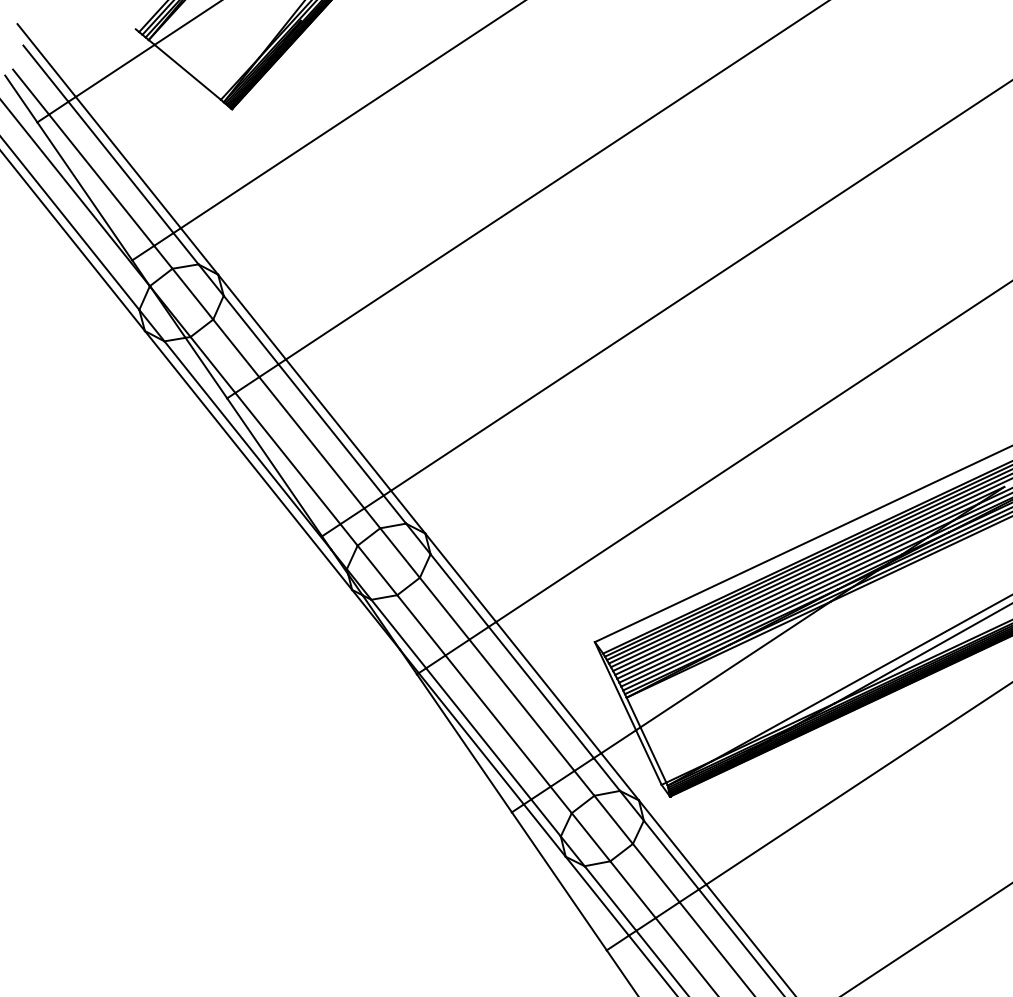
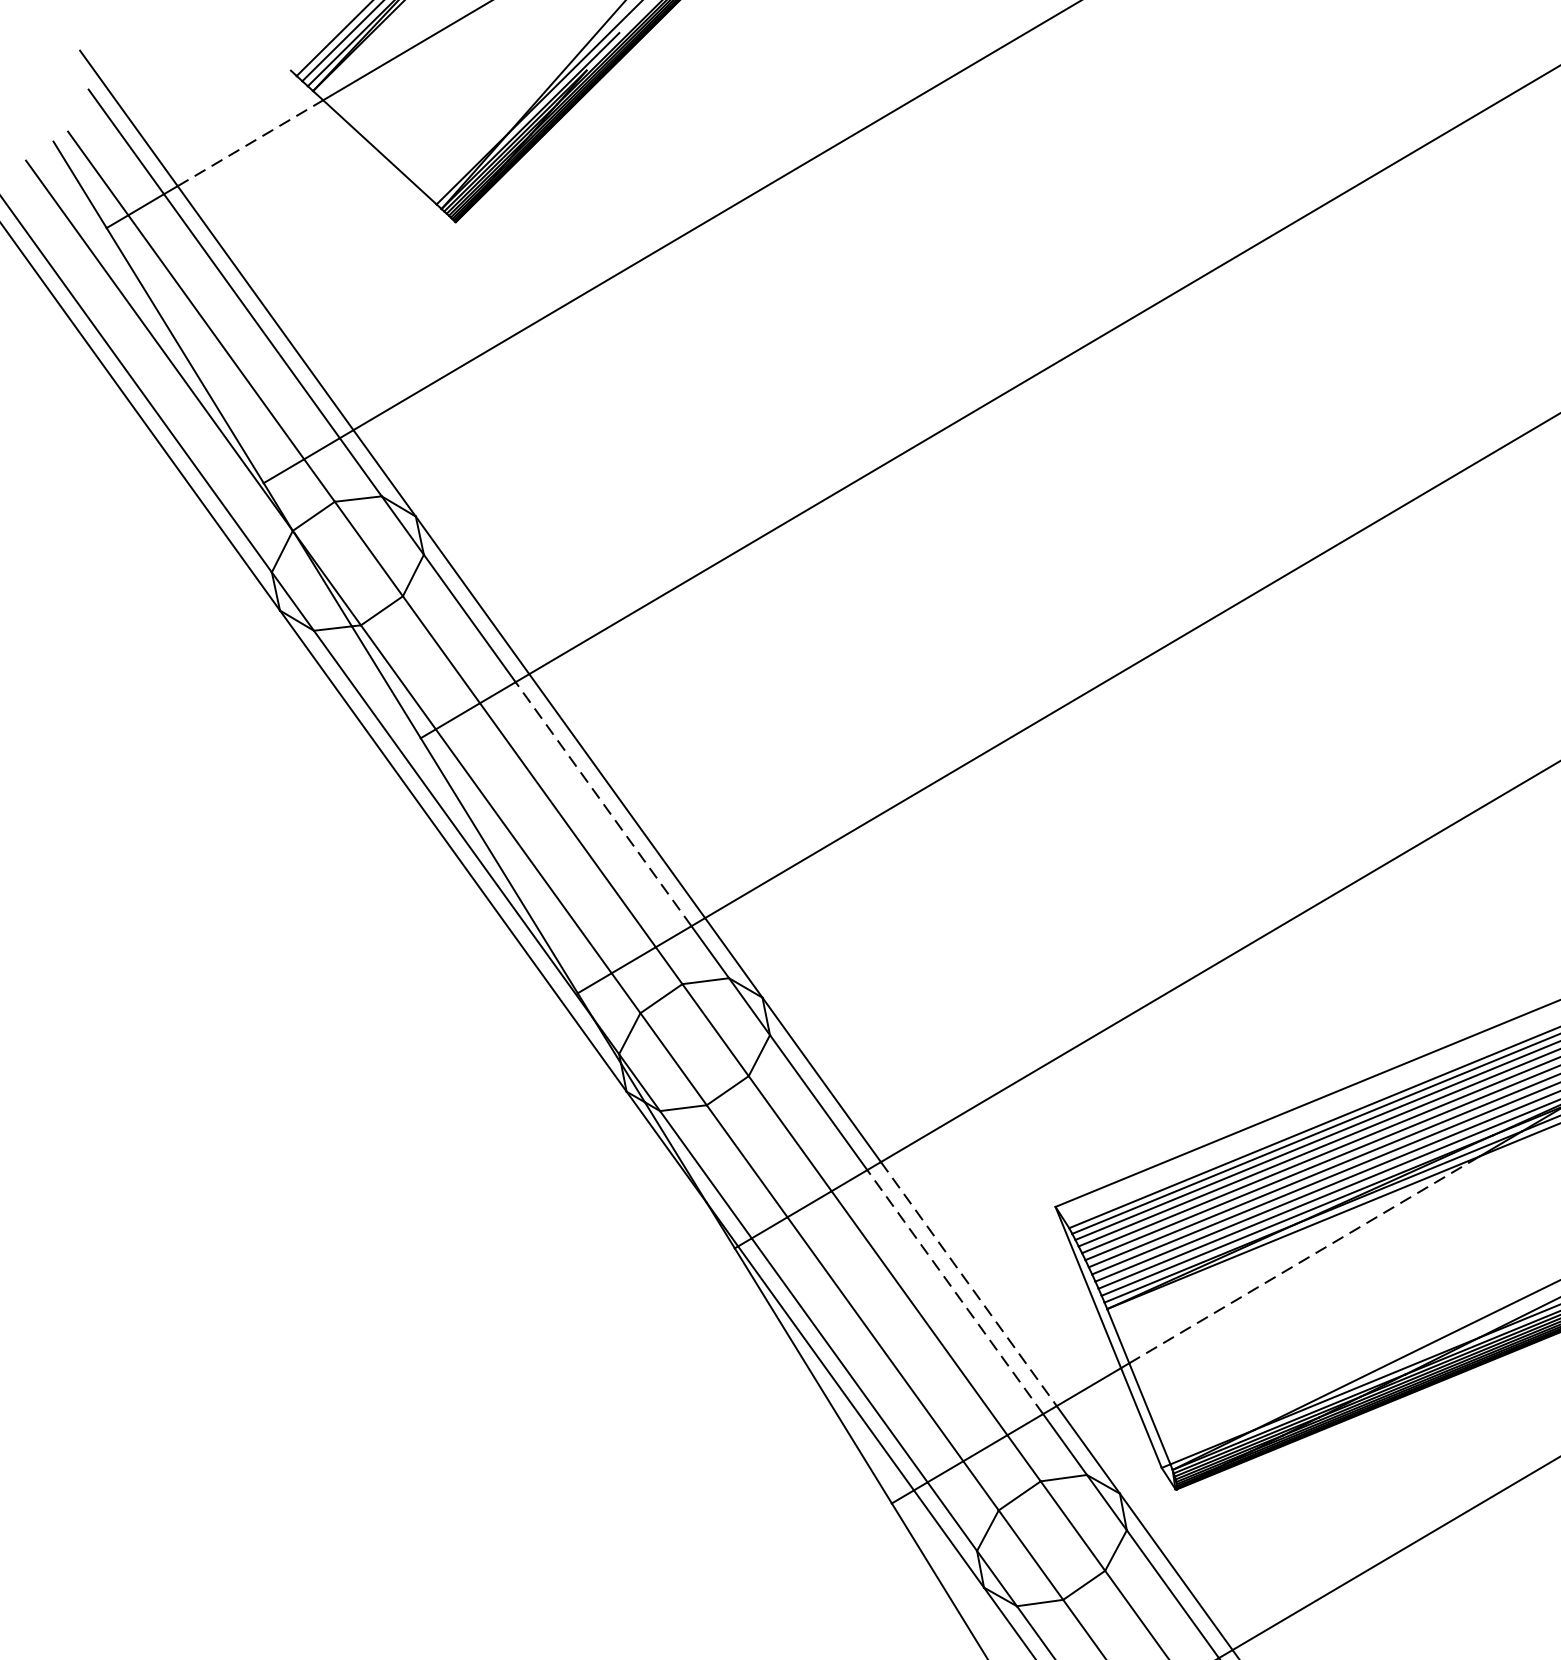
line: (115, 70) -> (250, 142), solid -> dashed
line: (330, 429) -> (602, 803), solid -> dashed
line: (735, 664) -> (1304, 1259), solid -> dashed
line: (549, 688) -> (970, 1285), solid -> dashed
line: (541, 692) -> (955, 1292), solid -> dashed

